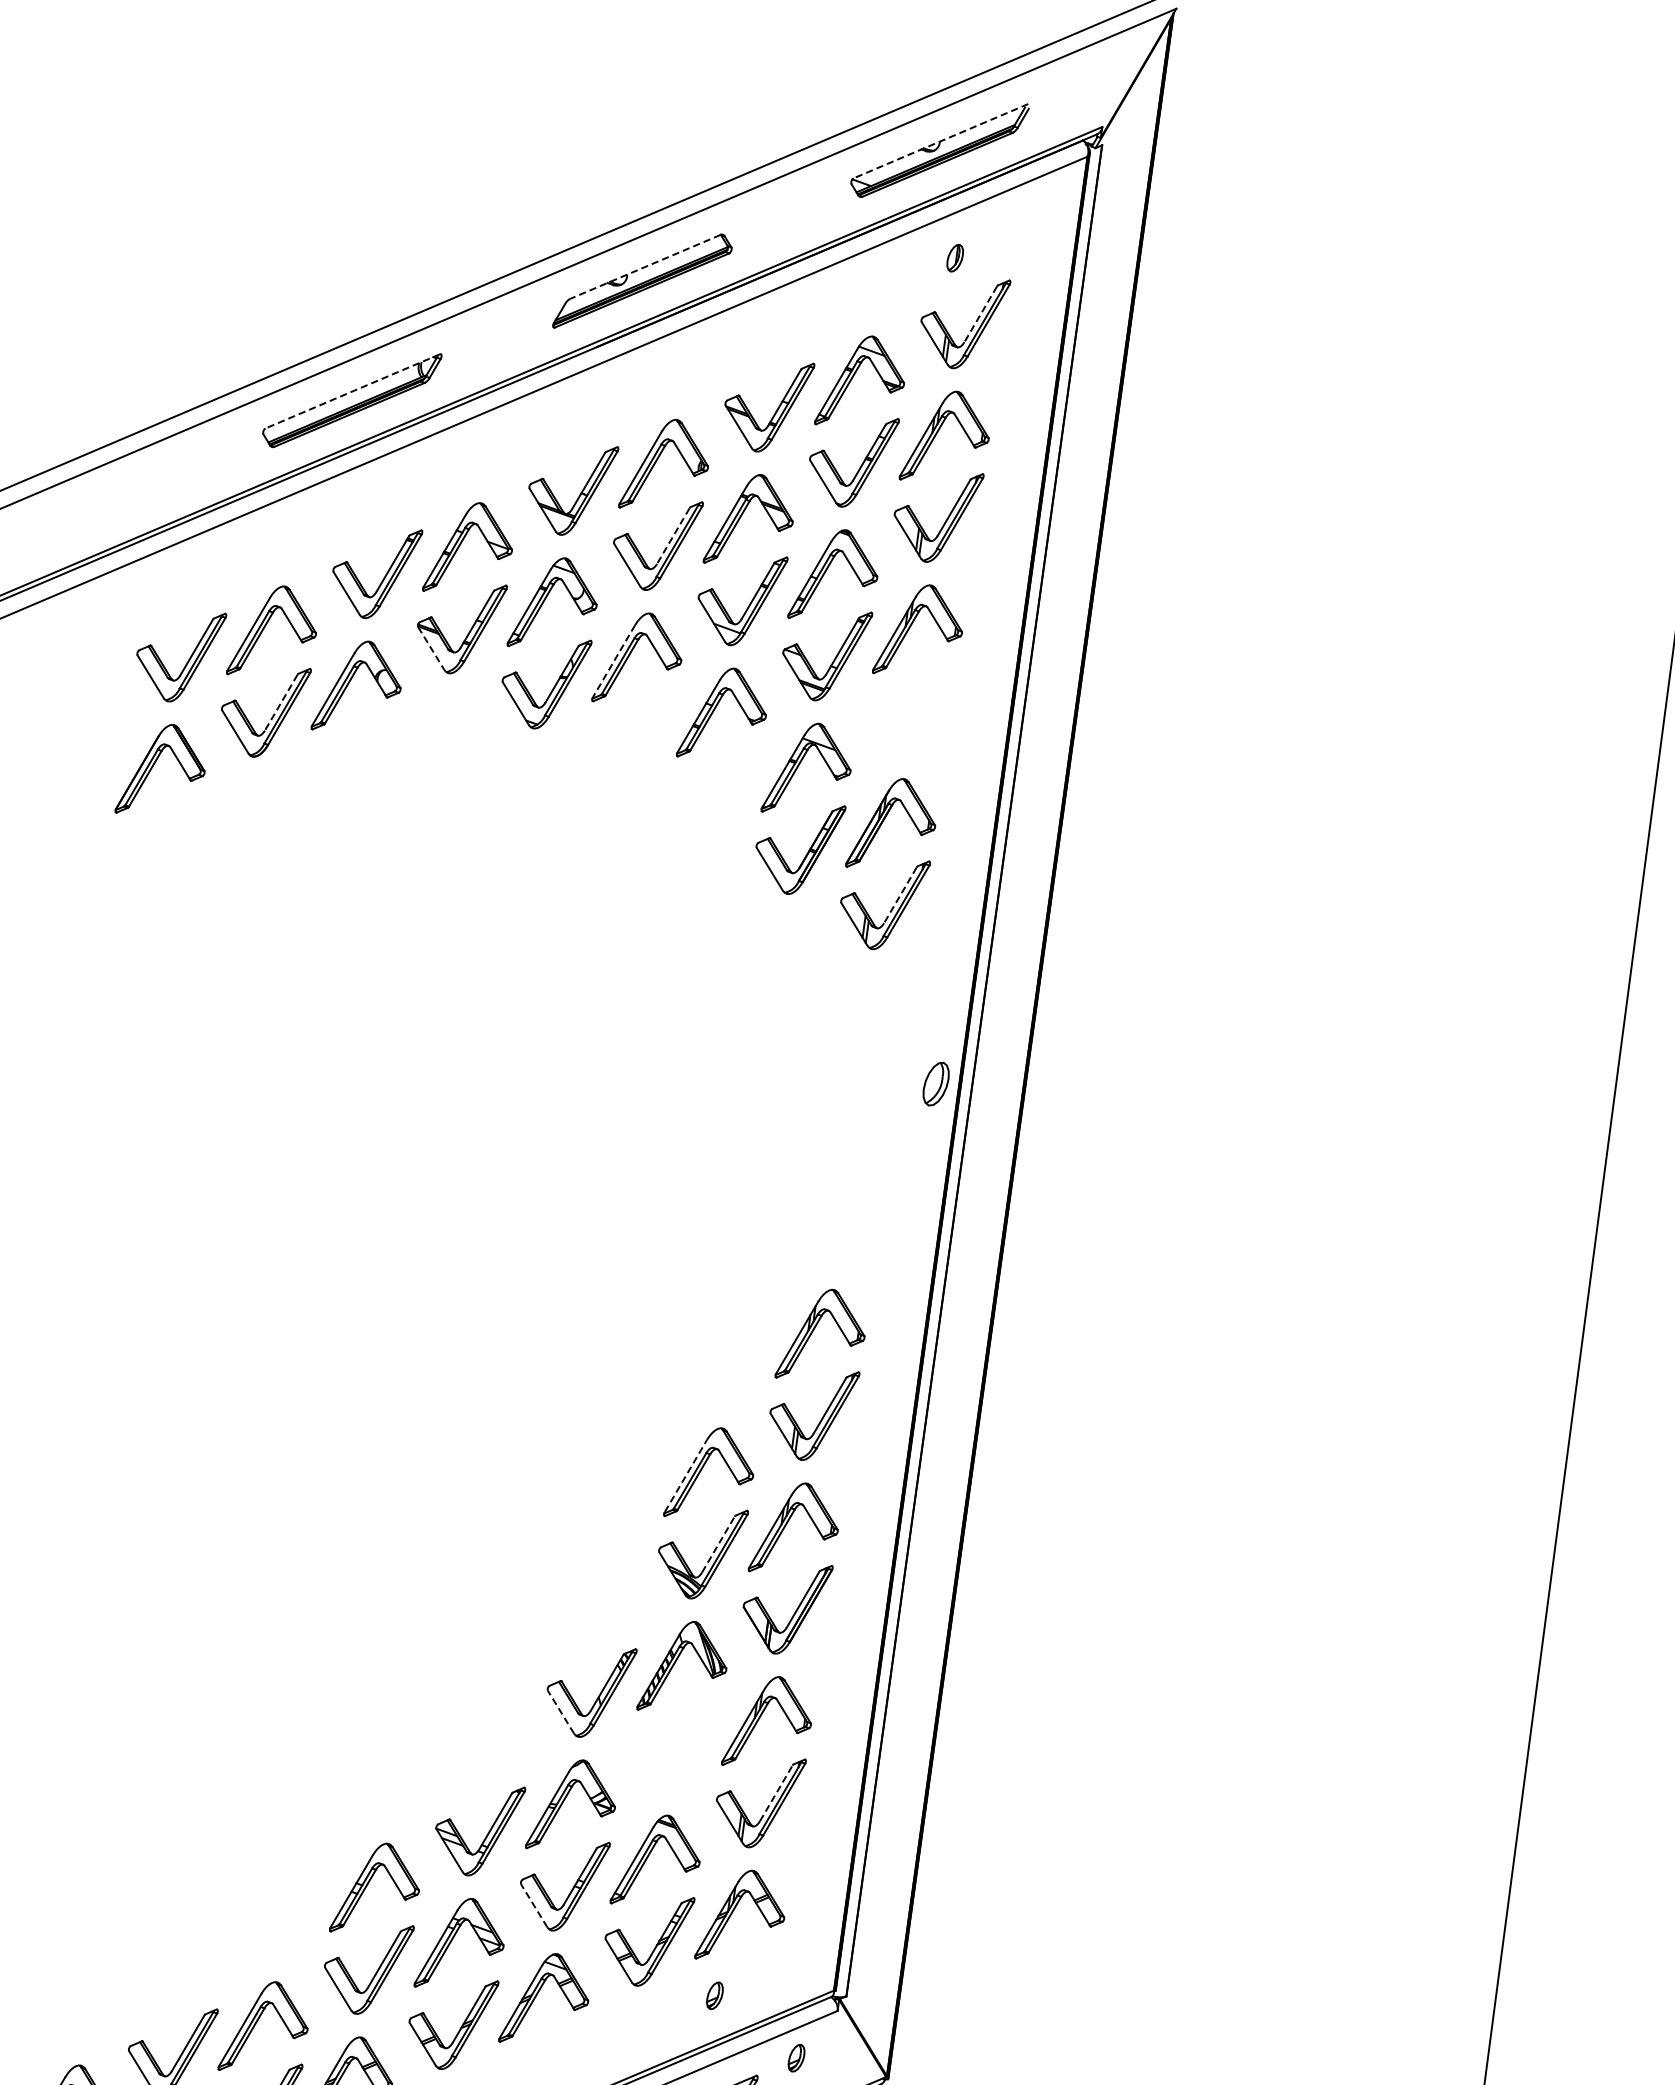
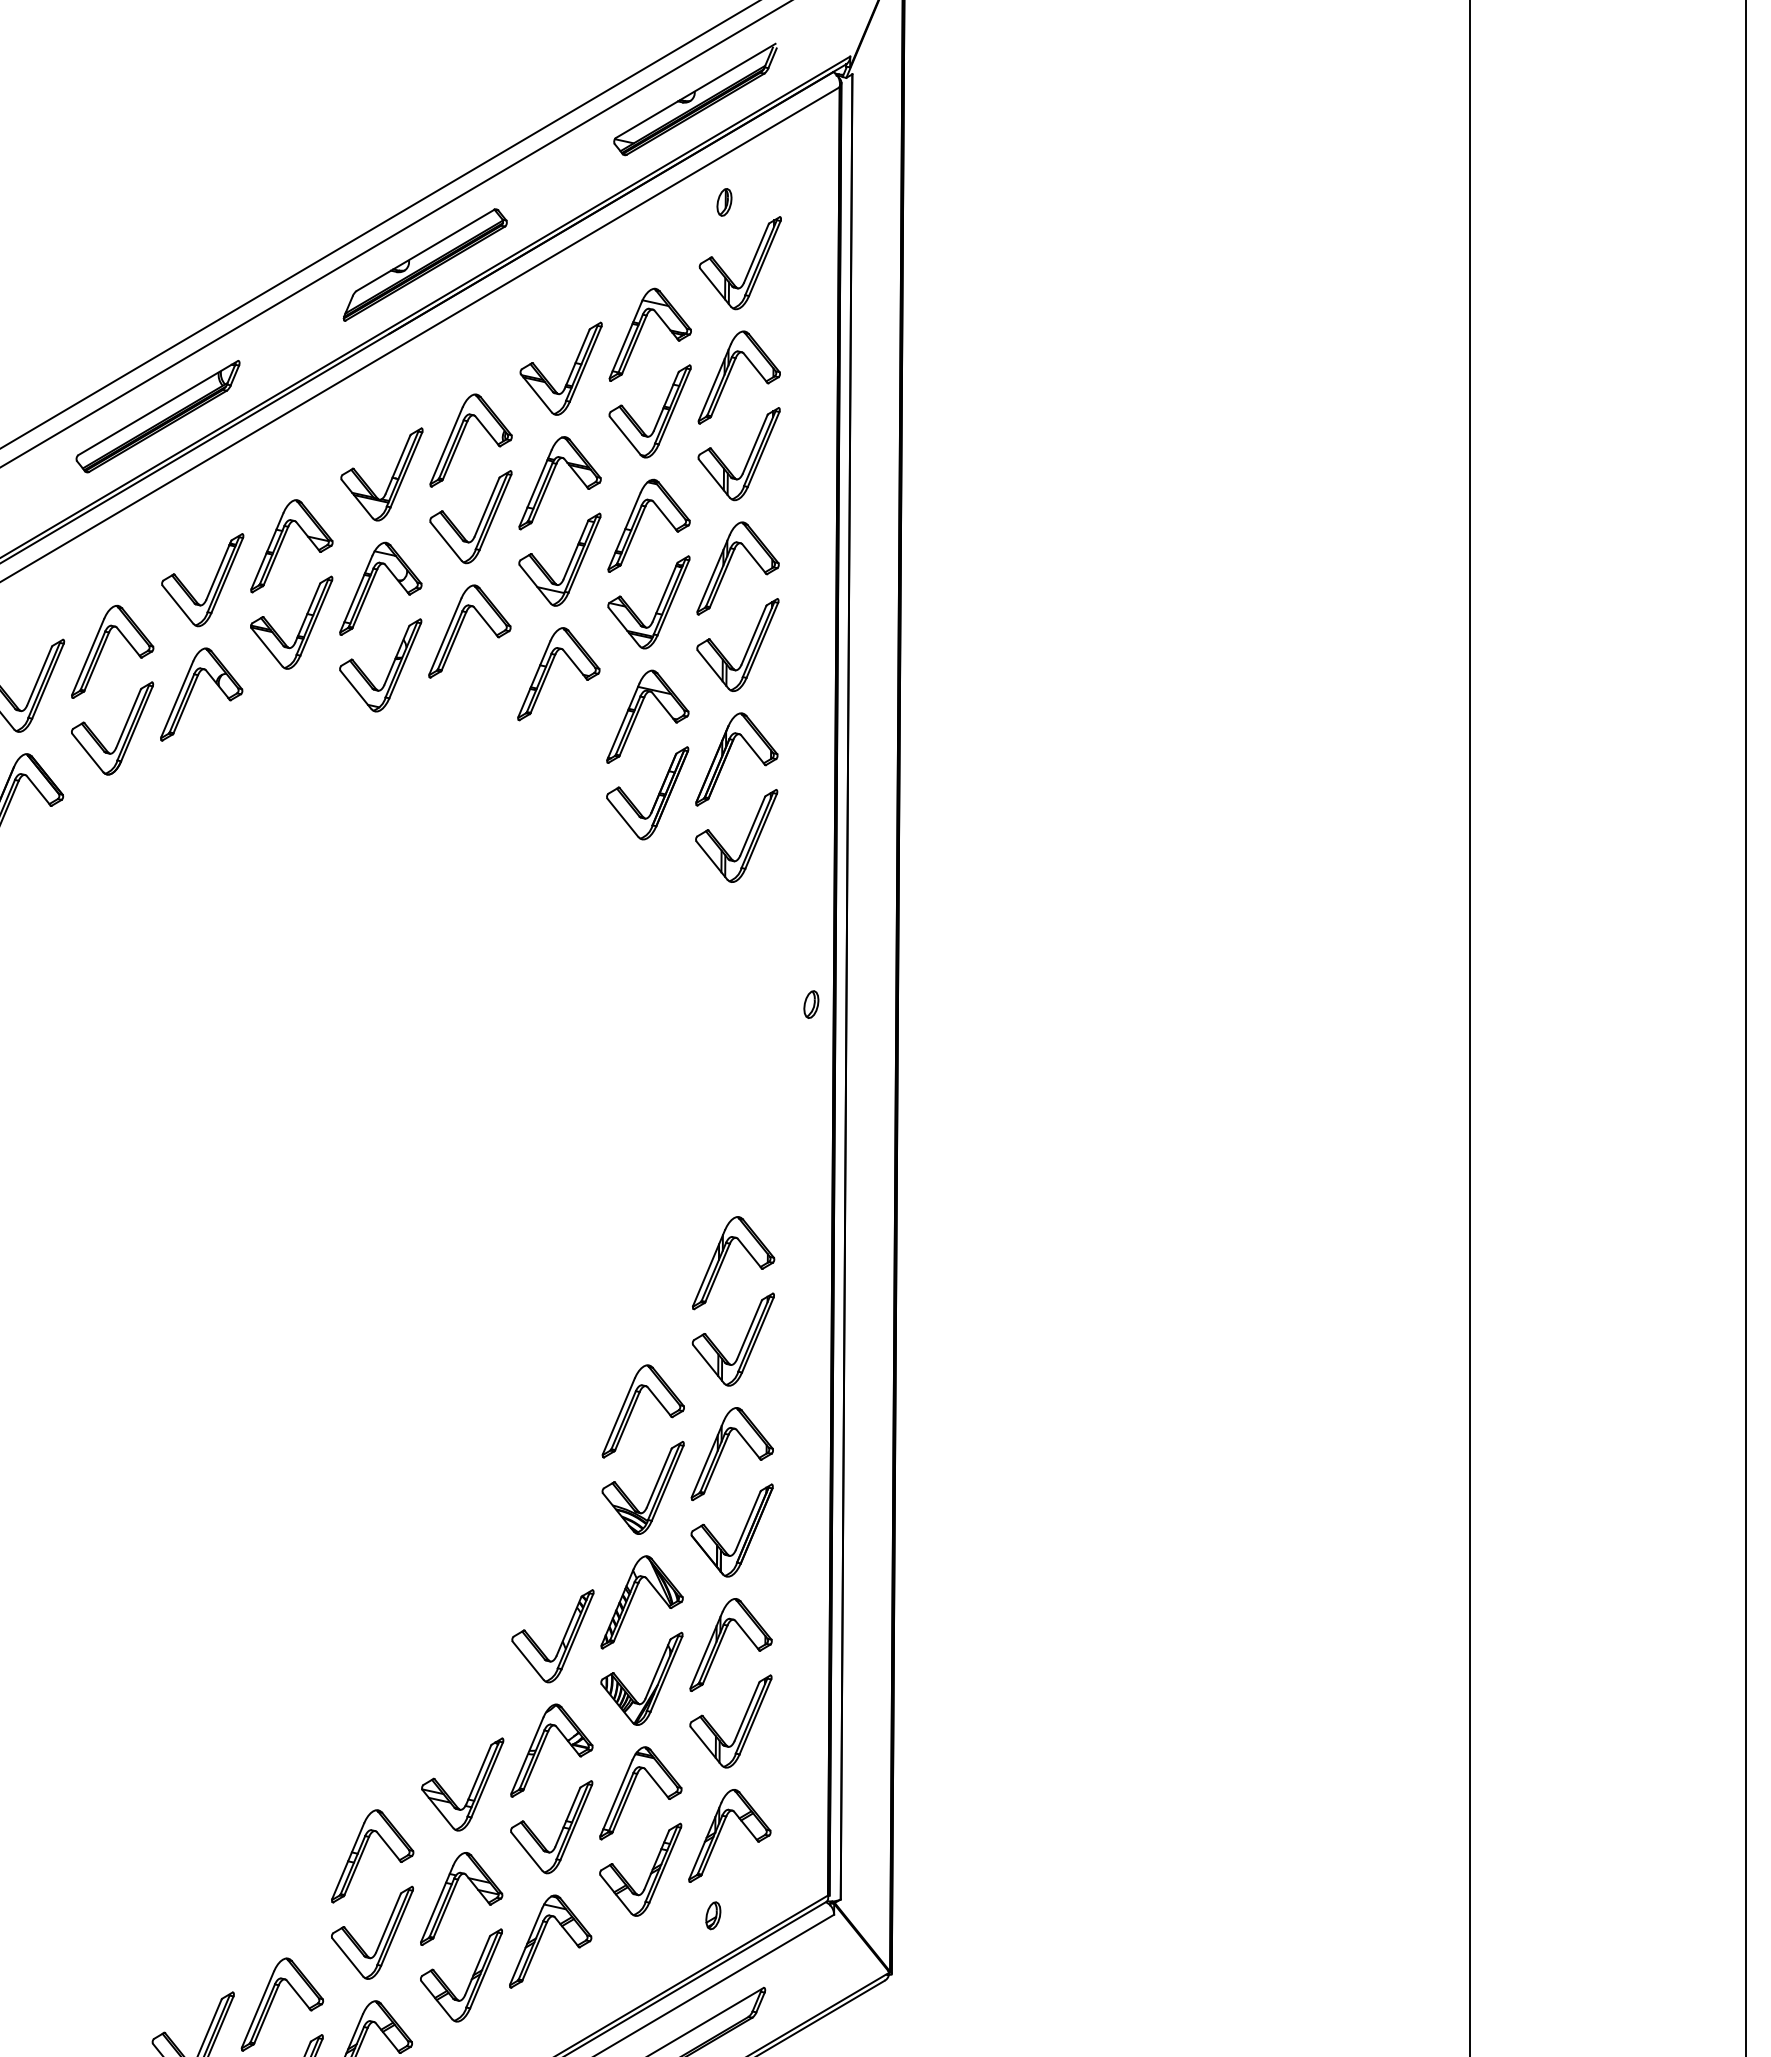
line: (940, 140) -> (695, 90), dashed -> solid
line: (645, 267) -> (425, 250), dashed -> solid
line: (980, 314) -> (756, 253), dashed -> solid
line: (353, 391) -> (158, 408), dashed -> solid
line: (672, 536) -> (486, 507), dashed -> solid
line: (430, 648) -> (266, 647), dashed -> solid
line: (614, 661) -> (445, 636), dashed -> solid
line: (281, 702) -> (128, 718), dashed -> solid
part: (919, 713) -> (747, 647), added
line: (900, 895) -> (752, 826), dashed -> solid
part: (936, 1083) -> (811, 1004), size x0.62
line: (685, 1476) -> (618, 1416), dashed -> solid
line: (718, 1543) -> (659, 1477), dashed -> solid
line: (561, 1712) -> (528, 1660), dashed -> solid
part: (683, 1749) -> (651, 1681), added
line: (776, 1793) -> (747, 1711), dashed -> solid
line: (533, 1905) -> (526, 1851), dashed -> solid
part: (796, 2057) -> (800, 1965), removed

